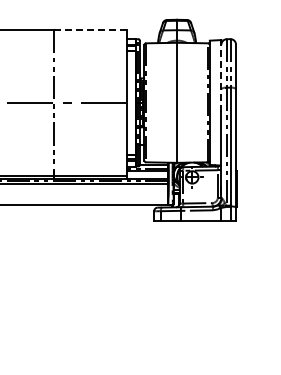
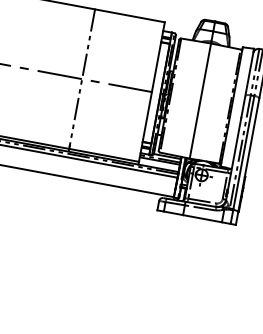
line: (89, 30) -> (129, 16), dashed -> solid
line: (221, 77) -> (247, 84), dashed -> solid

